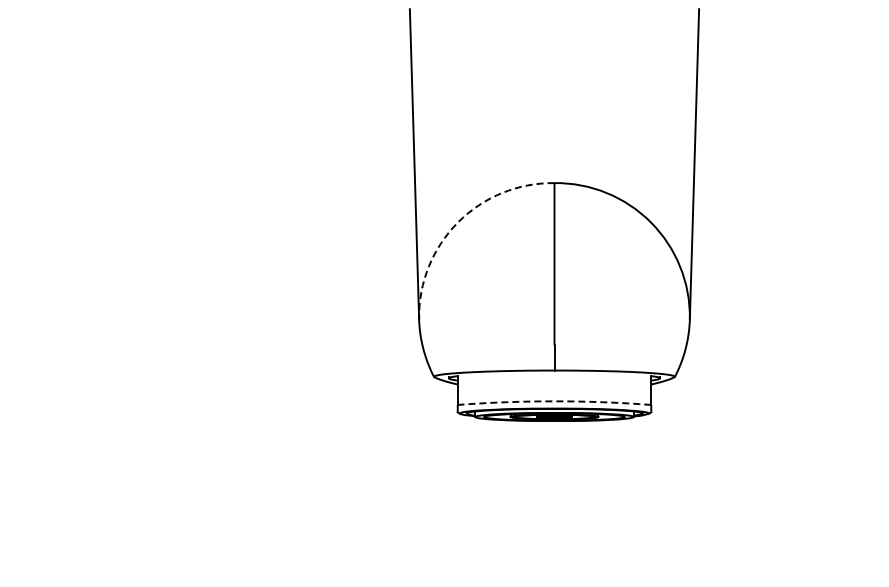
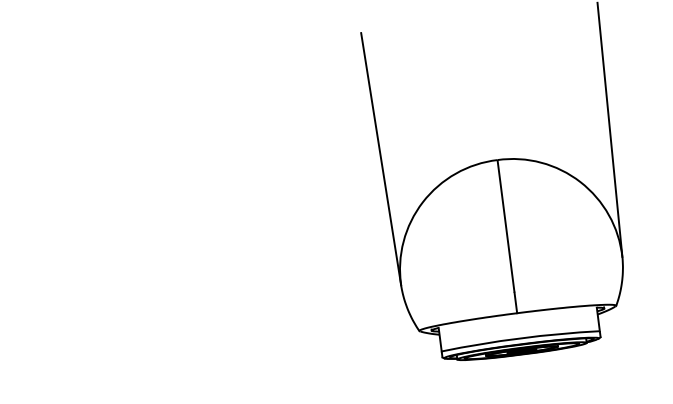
arc: (458, 222) -> (423, 202), dashed -> solid
arc: (554, 401) -> (520, 338), dashed -> solid

